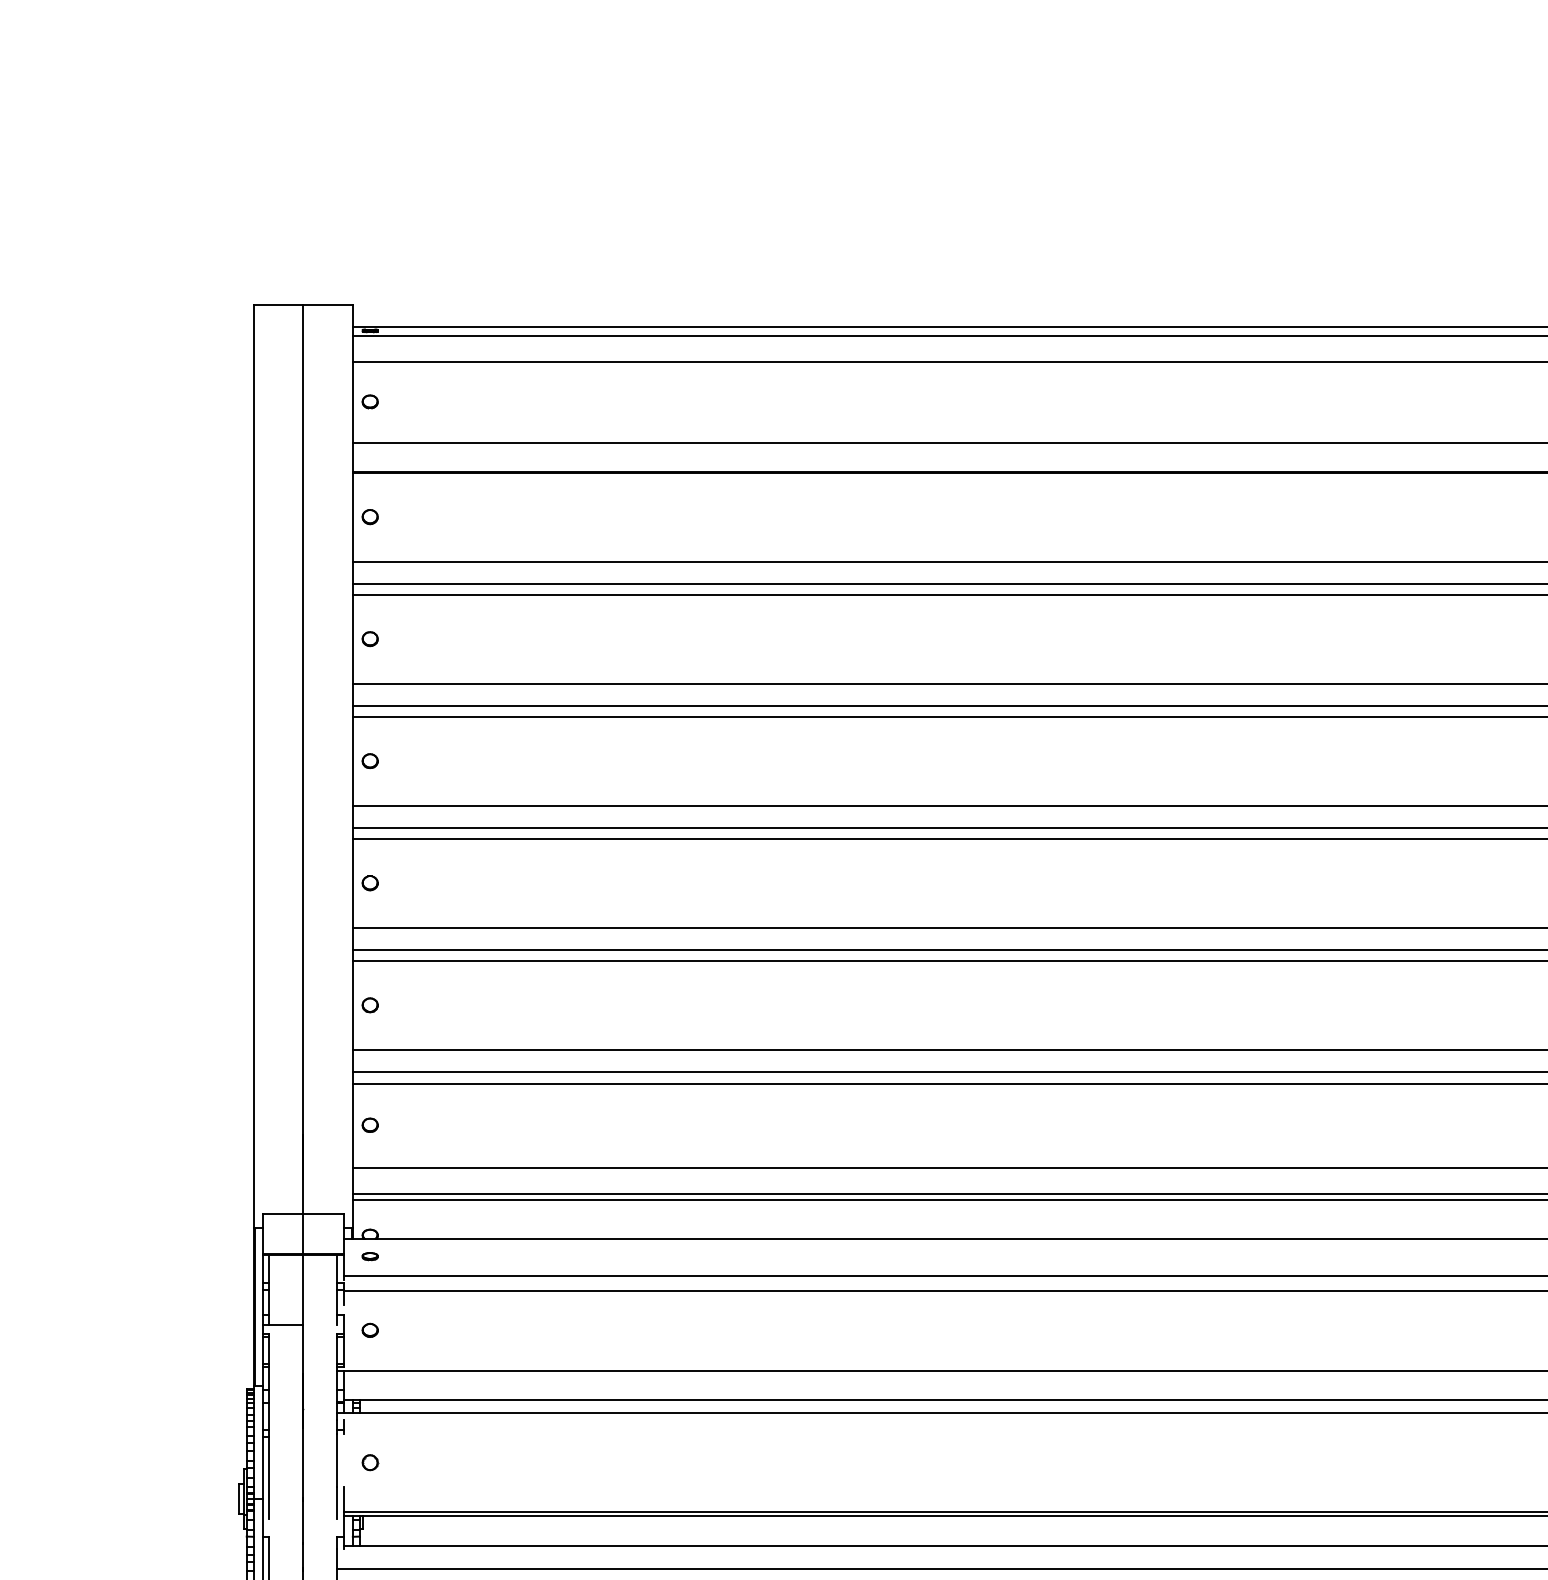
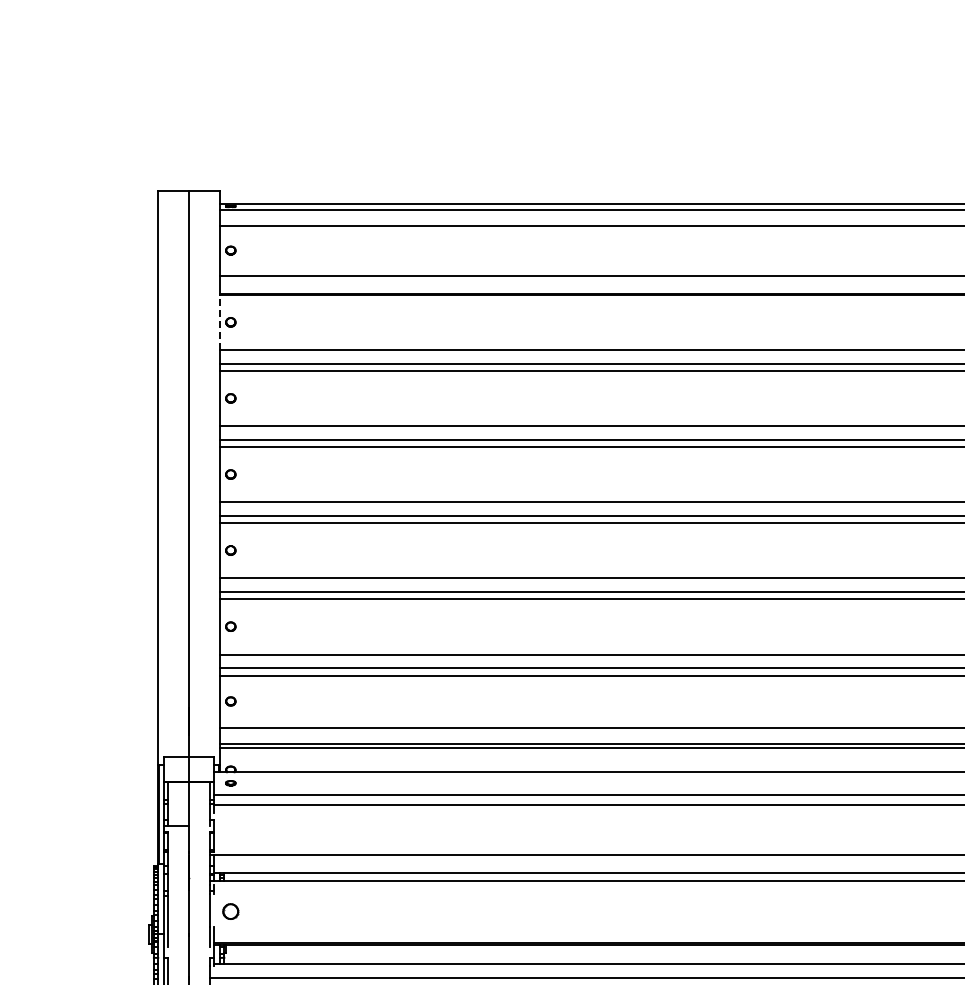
line: (353, 517) -> (220, 322), solid -> dashed
part: (369, 1330) -> (230, 829), removed
part: (369, 1462) -> (230, 911), size x1.6

